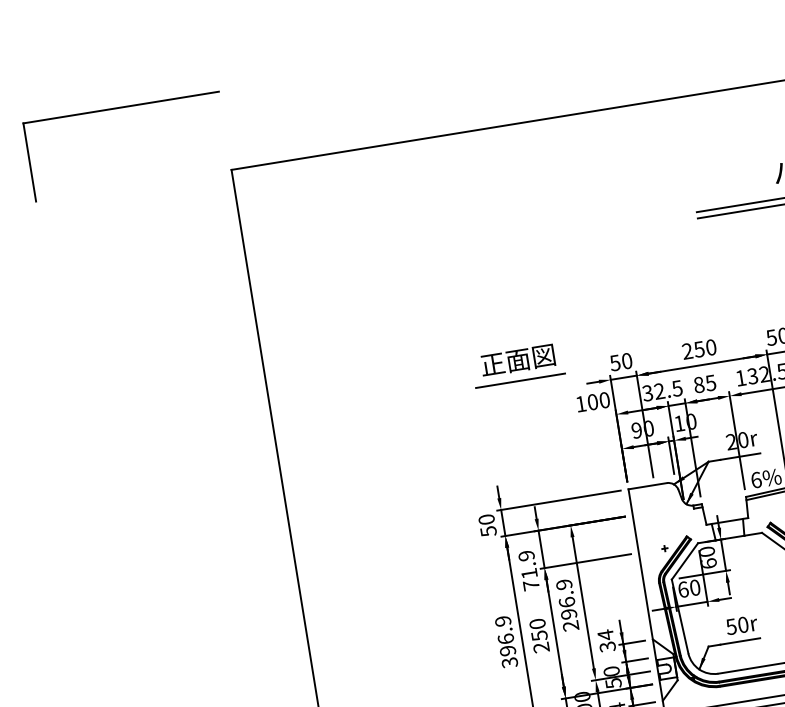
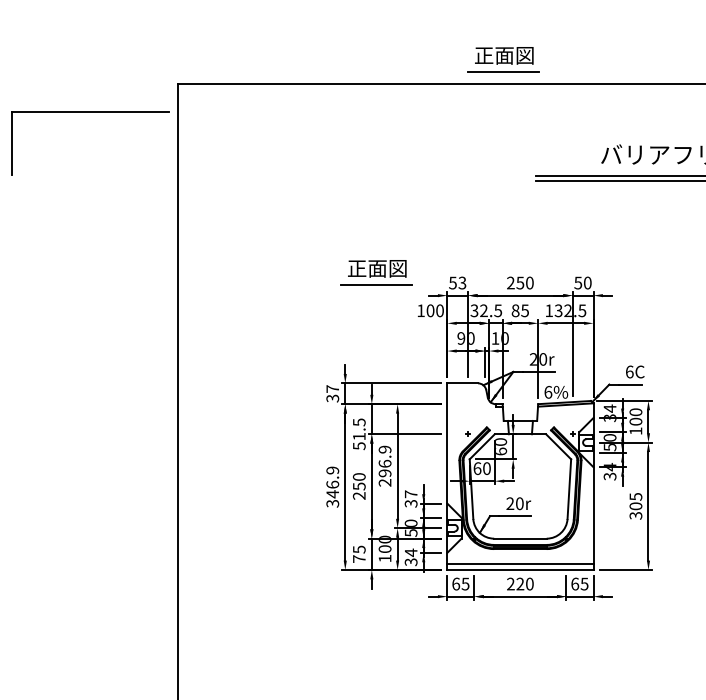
part: (633, 73) -> (503, 59), added
part: (121, 108) -> (90, 112), moved
text: (627, 360) -> (462, 282), 50 -> 53
text: (487, 525) -> (332, 393), 50 -> 37
text: (527, 571) -> (358, 434), 71.9 -> 51.5
text: (731, 626) -> (510, 503), 50r -> 20r
text: (606, 635) -> (411, 494), 34 -> 37
text: (507, 651) -> (332, 494), 396.9 -> 346.9

